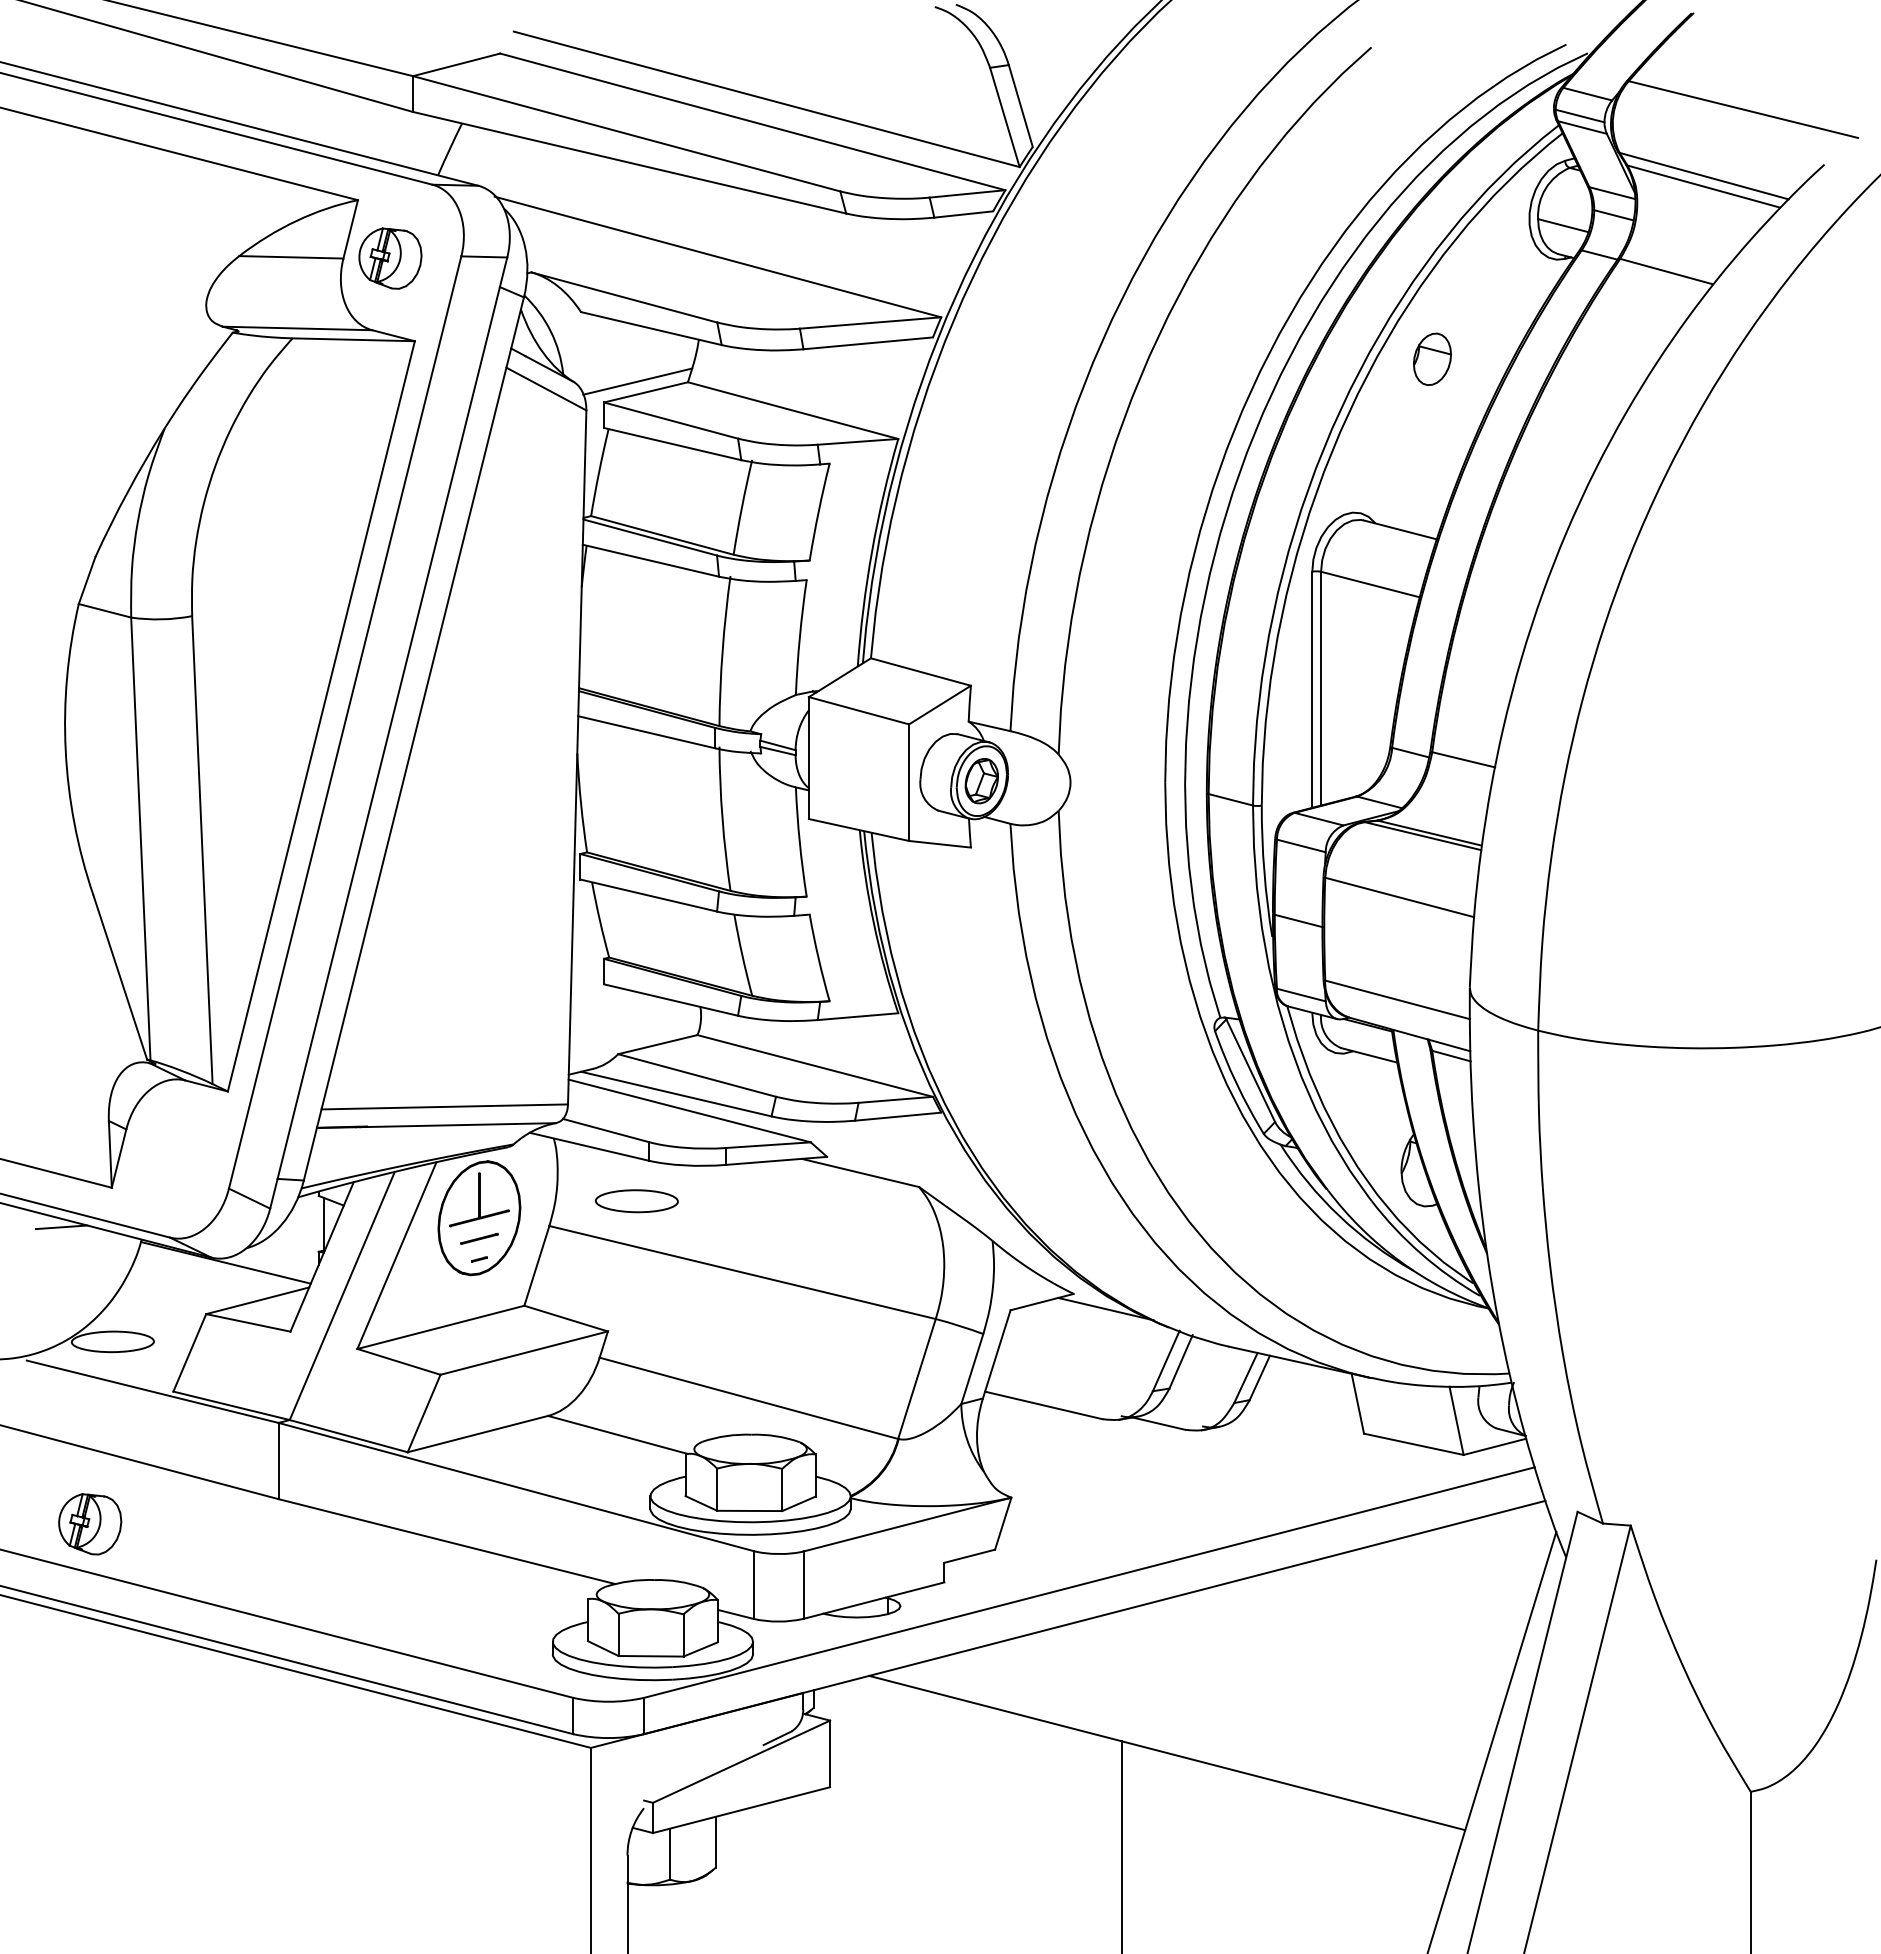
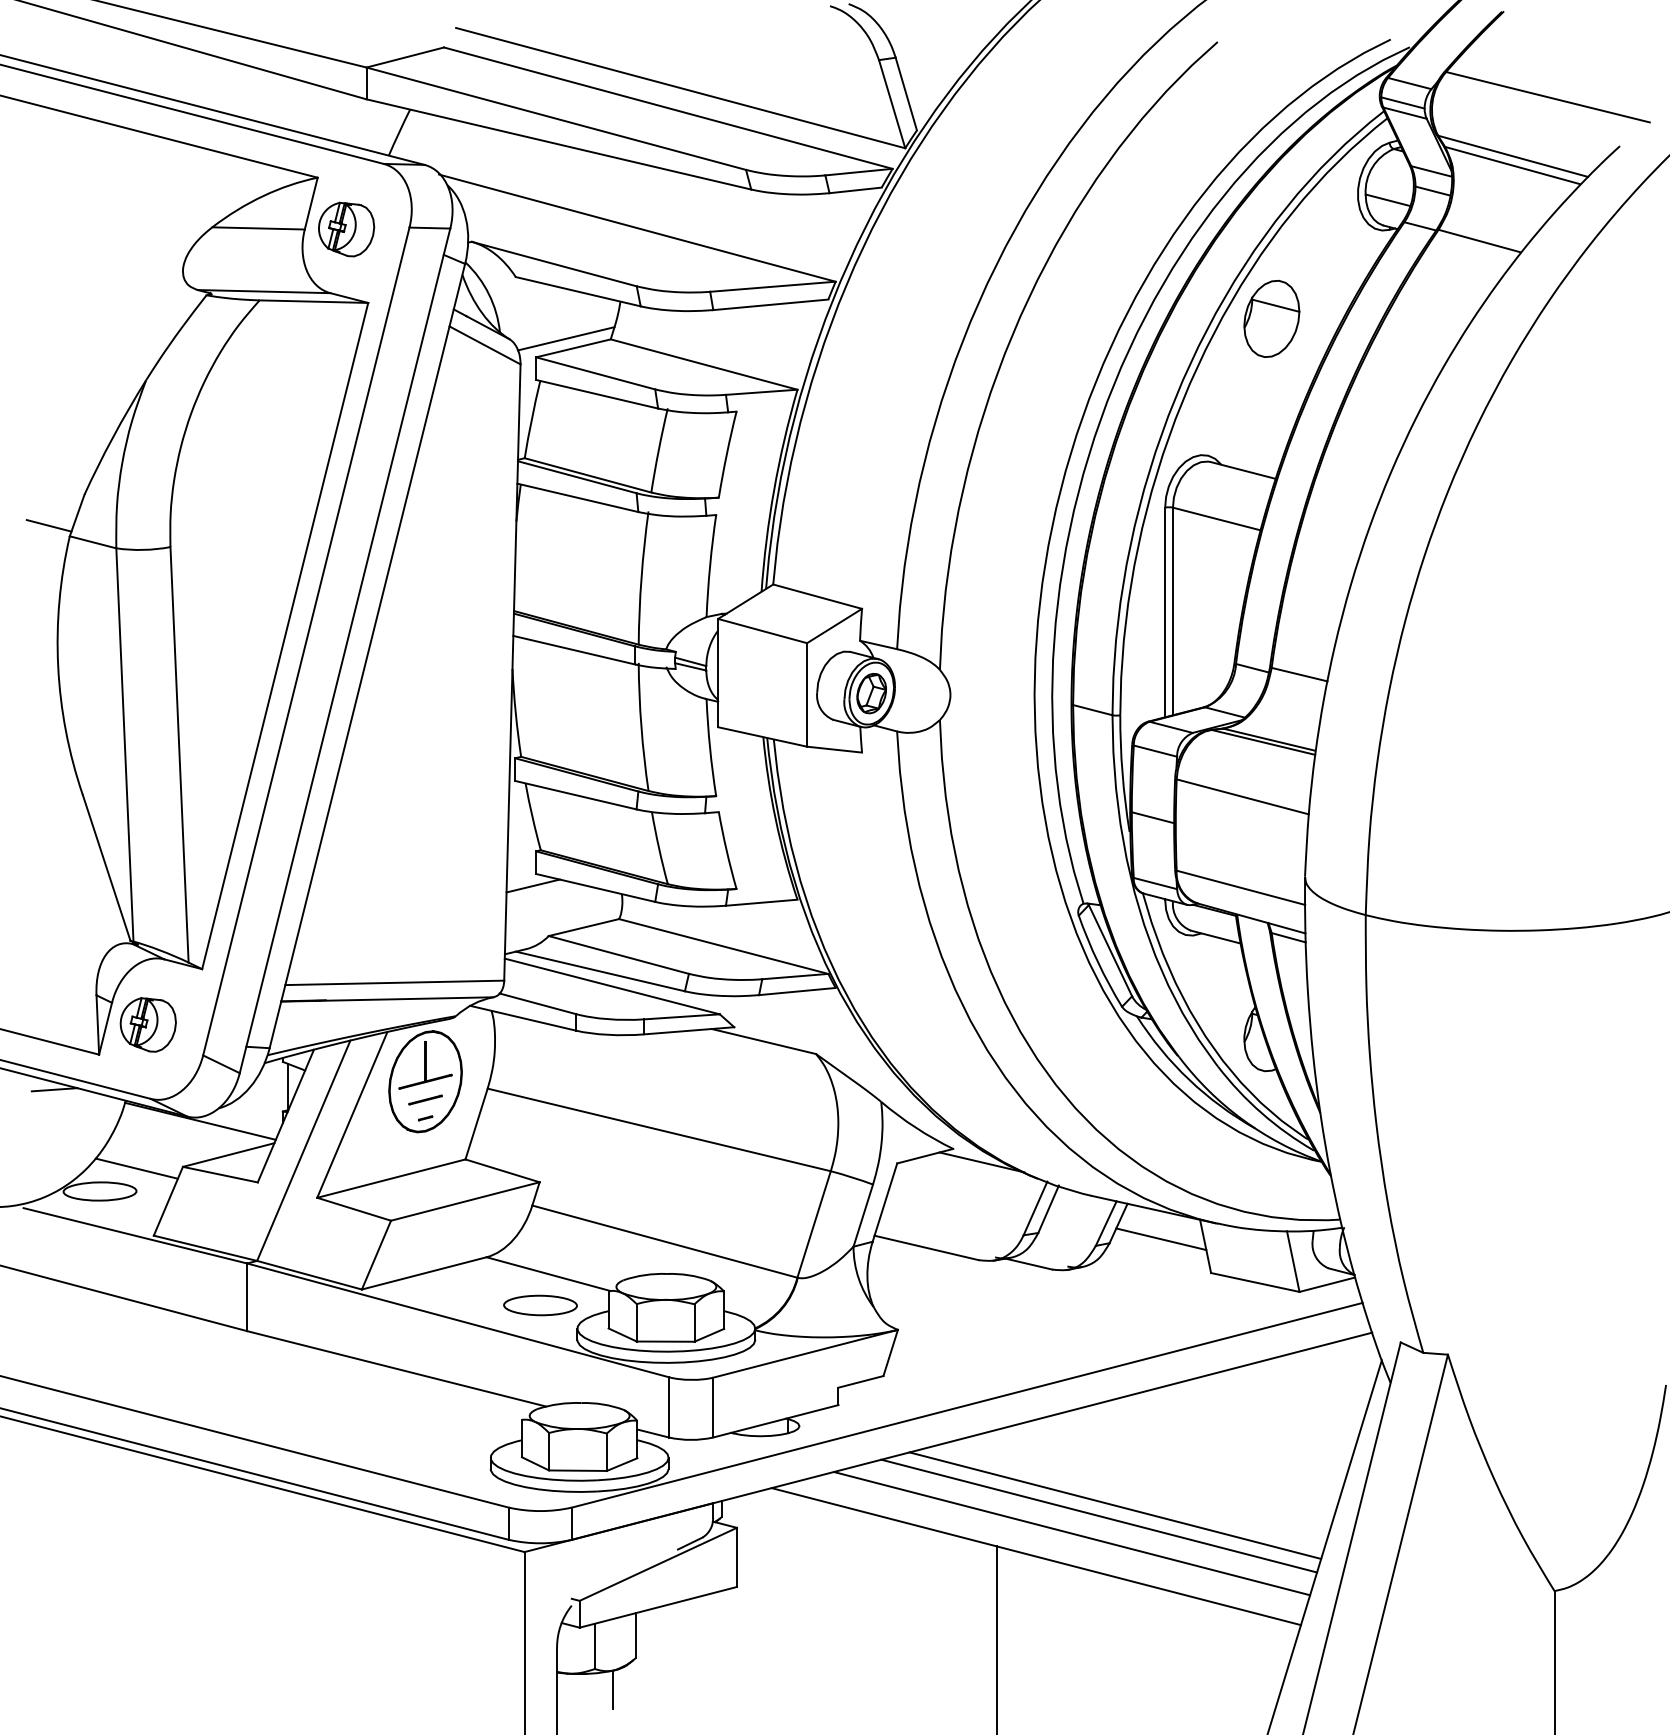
part: (1432, 359) -> (1271, 319), size x1.67
line: (55, 591) -> (49, 525), added
line: (600, 997) -> (533, 885), added
part: (636, 1201) -> (540, 1305), moved
line: (153, 1315) -> (136, 1168), added
line: (1307, 1395) -> (1160, 1239), added
part: (90, 1524) -> (148, 1025), moved
line: (1256, 1695) -> (1115, 1505), added
line: (1237, 1706) -> (1098, 1515), added
line: (1207, 1726) -> (1072, 1533), added
line: (690, 1902) -> (613, 1689), added

